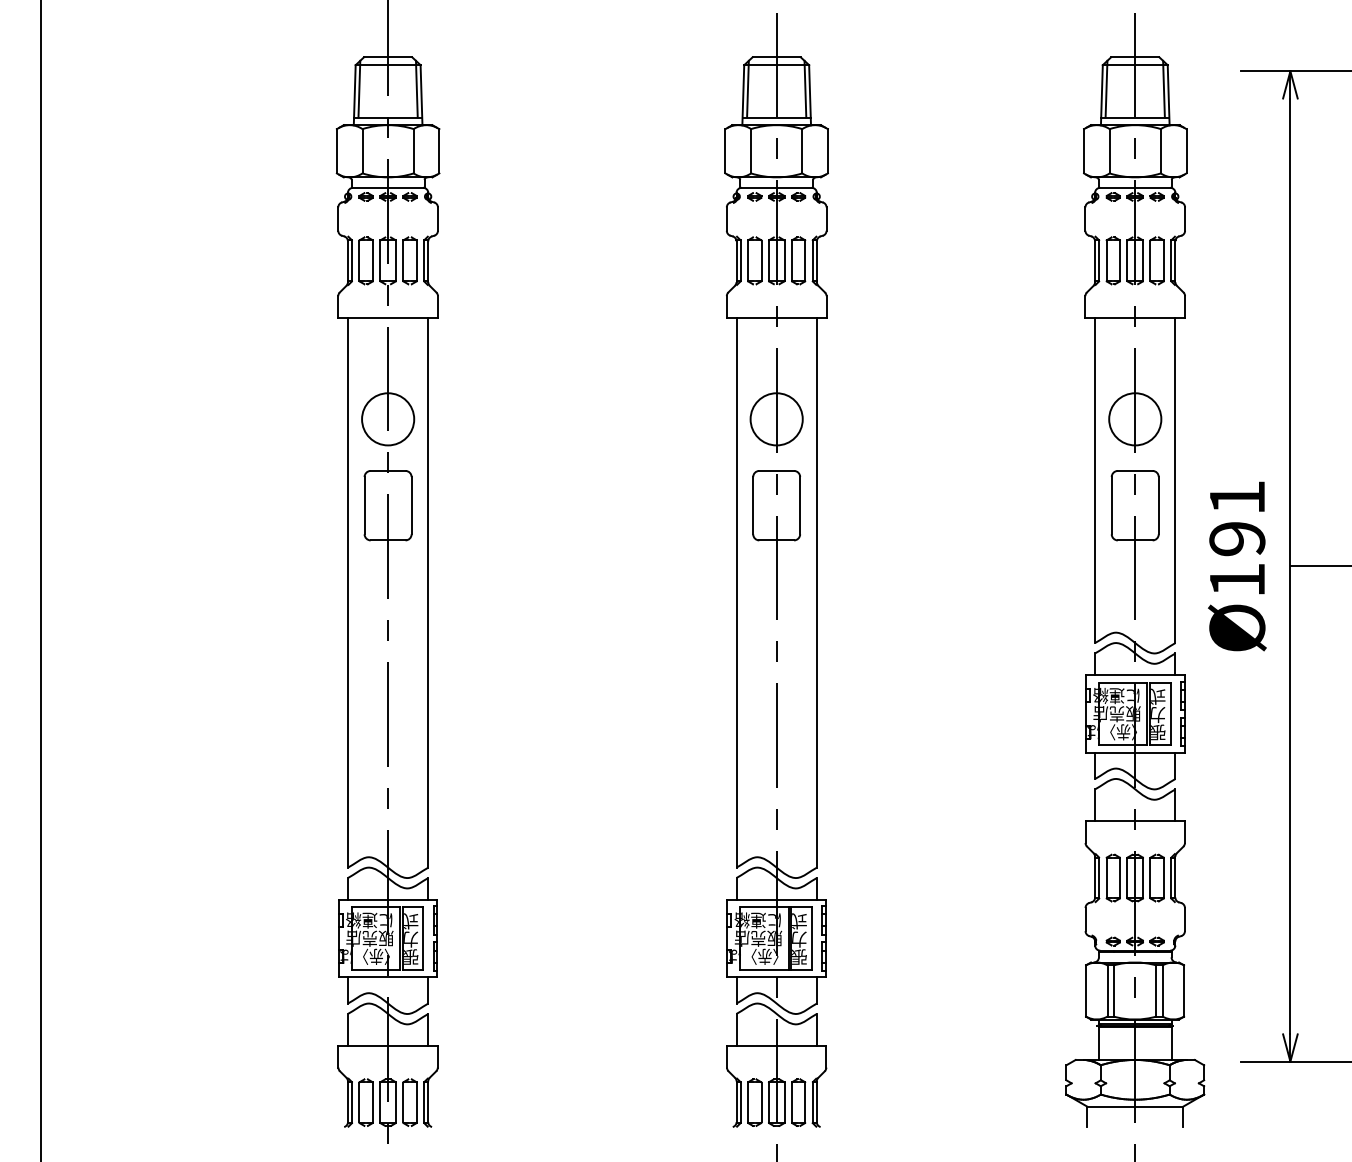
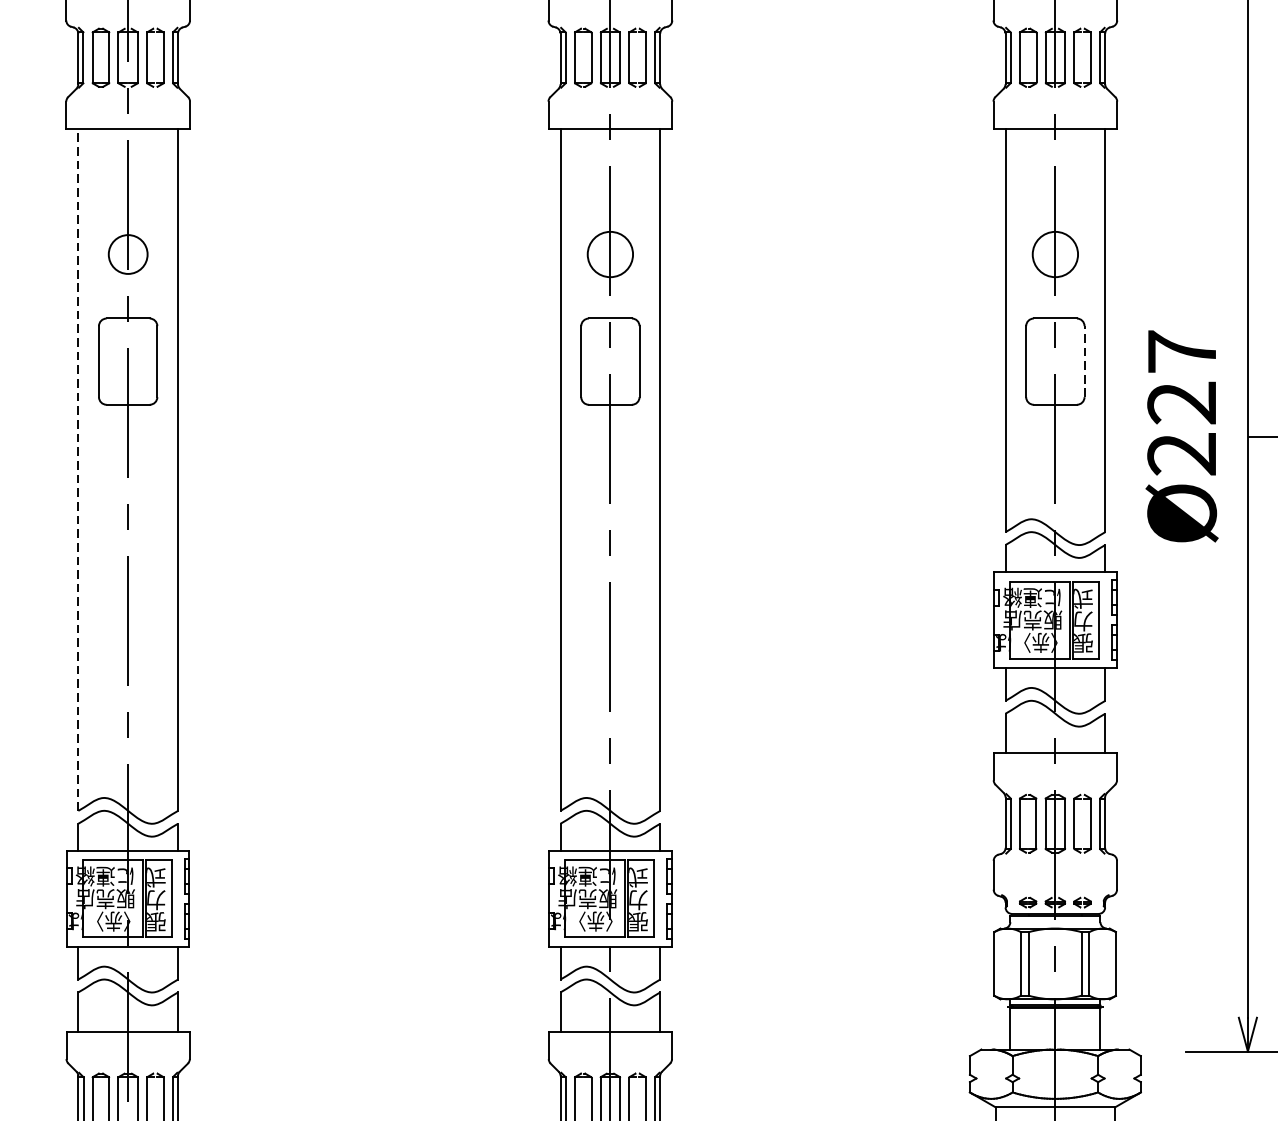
circle: (388, 419) -> (128, 254), size x0.6
circle: (776, 419) -> (610, 254), size x0.7
circle: (1135, 419) -> (1055, 254), size x0.7
line: (1158, 505) -> (1084, 361), solid -> dashed
text: (1237, 538) -> (1182, 402), Ø191 -> Ø227
line: (347, 592) -> (77, 469), solid -> dashed

